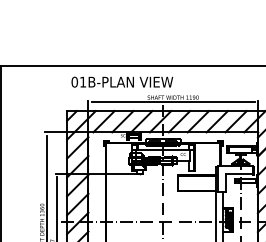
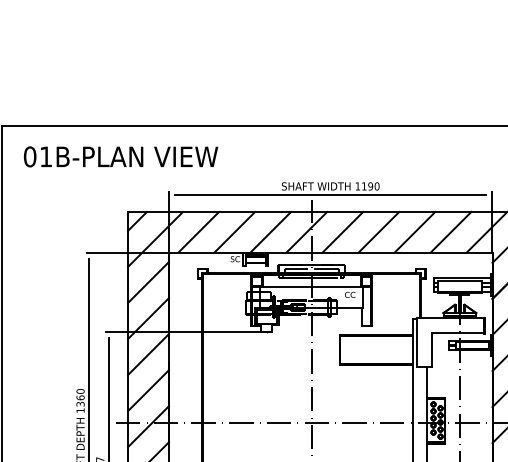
text: (122, 81) -> (121, 155), moved

